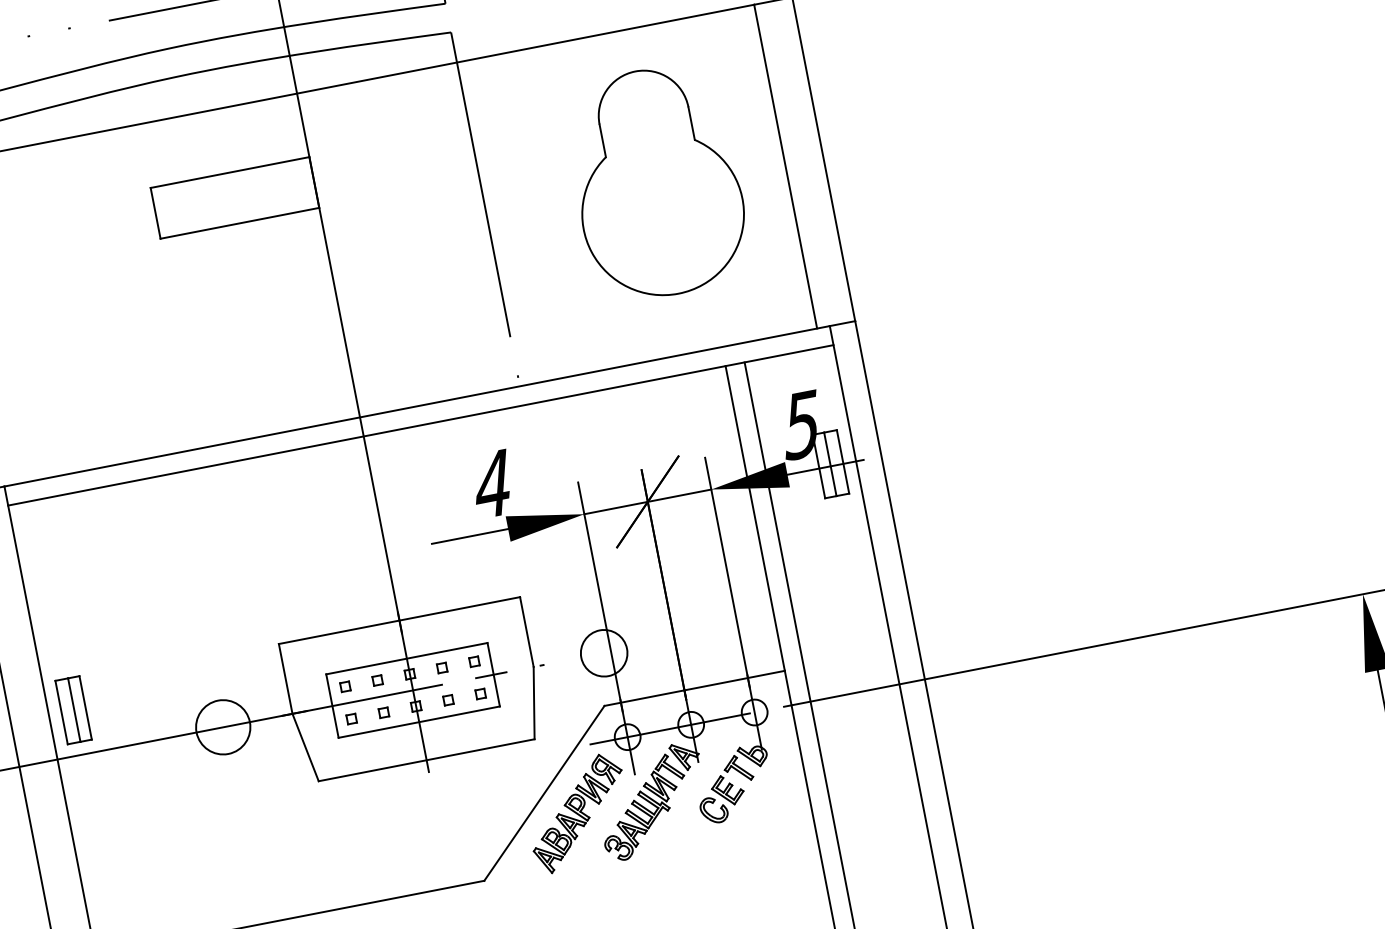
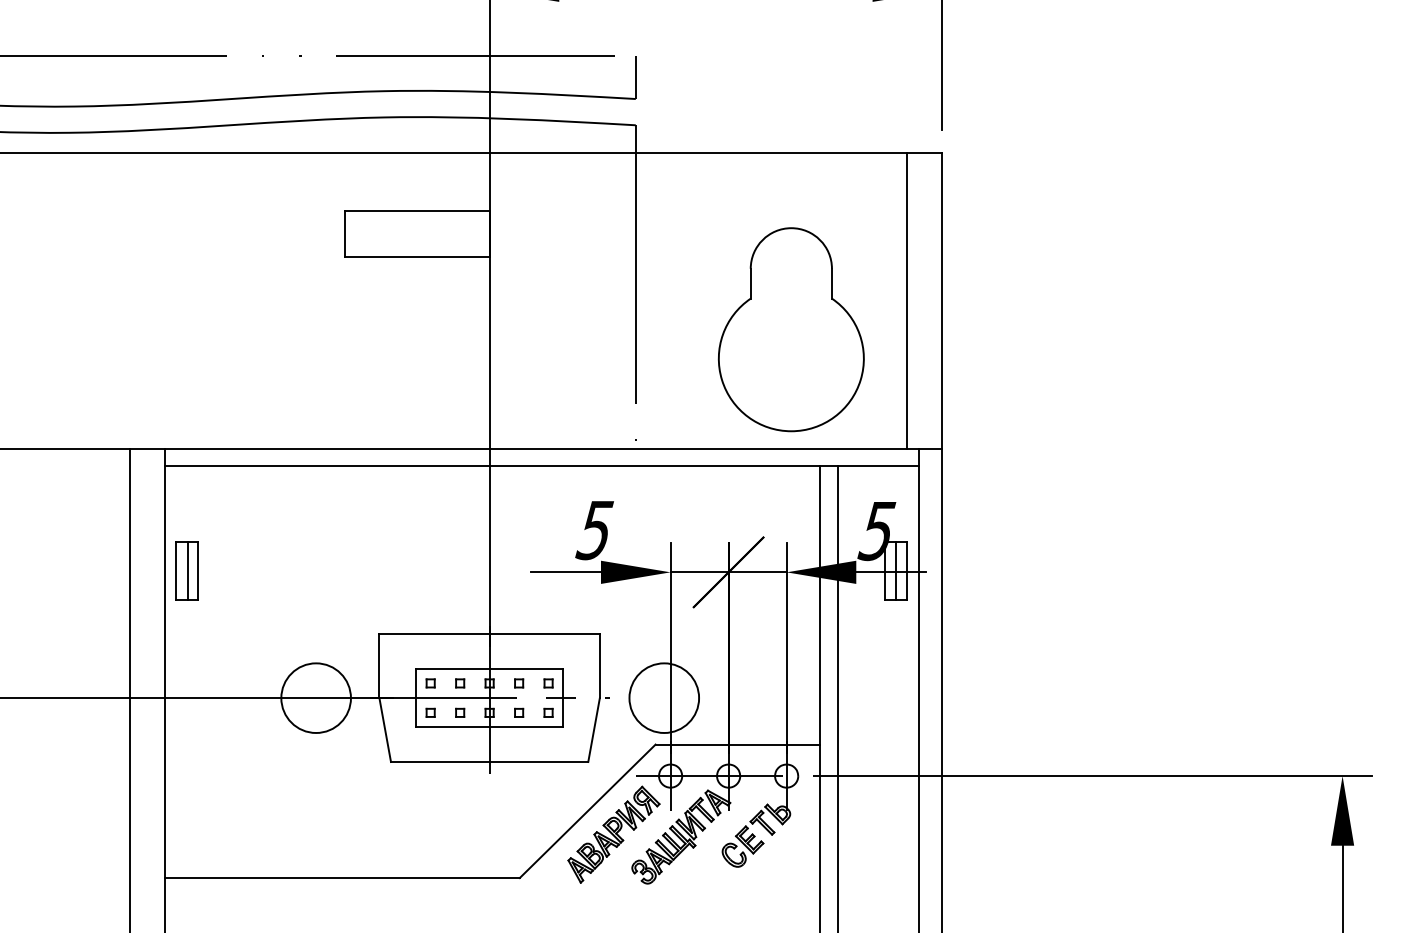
part: (655, 182) -> (790, 329), moved
text: (492, 484) -> (594, 530), 4 -> 5
circle: (604, 652) -> (664, 697), size x1.67
part: (72, 710) -> (186, 570), moved
circle: (222, 726) -> (315, 697), size x1.43

